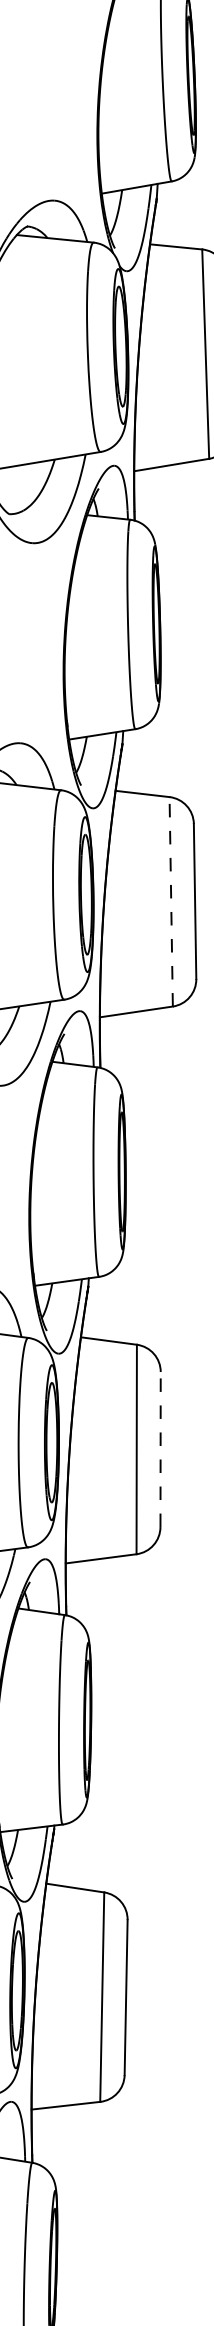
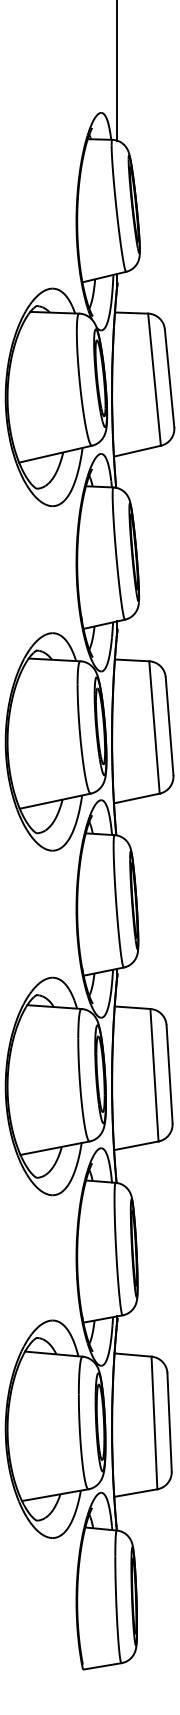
line: (171, 900) -> (154, 726), dashed -> solid
line: (160, 1448) -> (169, 1073), dashed -> solid

